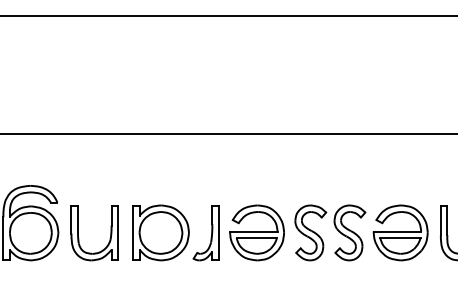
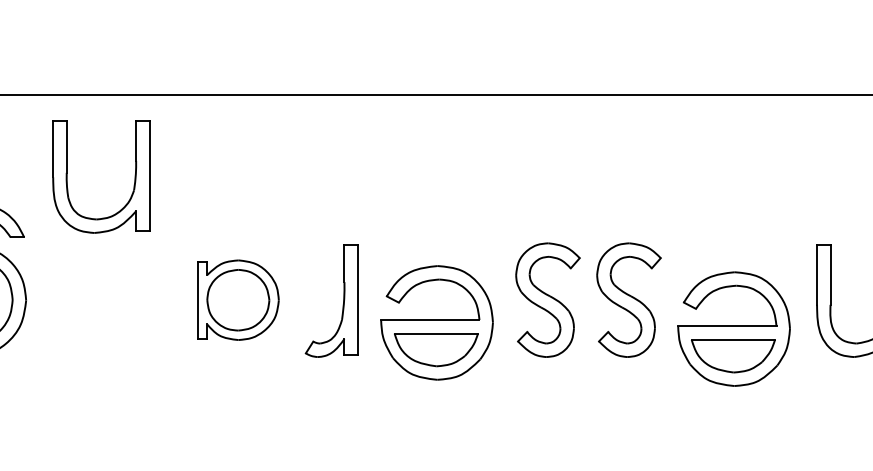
part: (160, 232) -> (237, 299), size x0.7
part: (256, 232) -> (435, 322), moved
part: (400, 232) -> (733, 328), moved
part: (79, 238) -> (69, 187), moved

